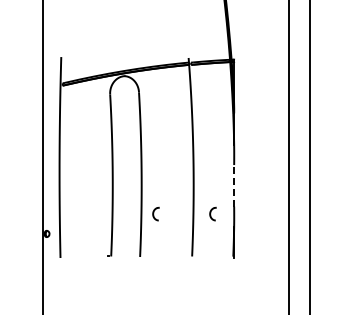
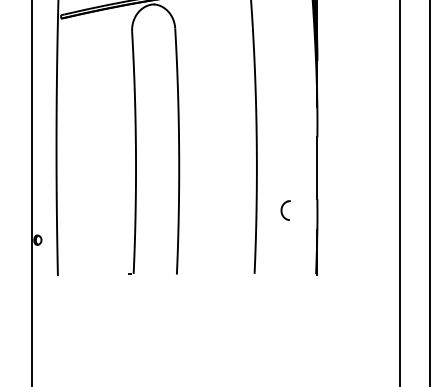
line: (234, 185) -> (317, 167), dashed -> solid
part: (155, 213) -> (199, 209), removed

